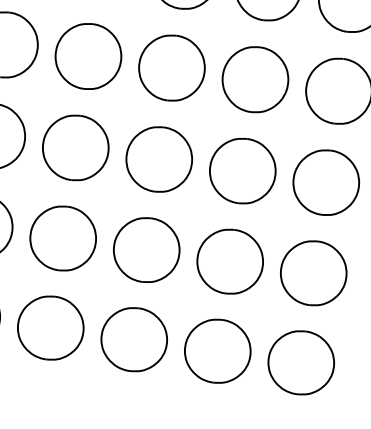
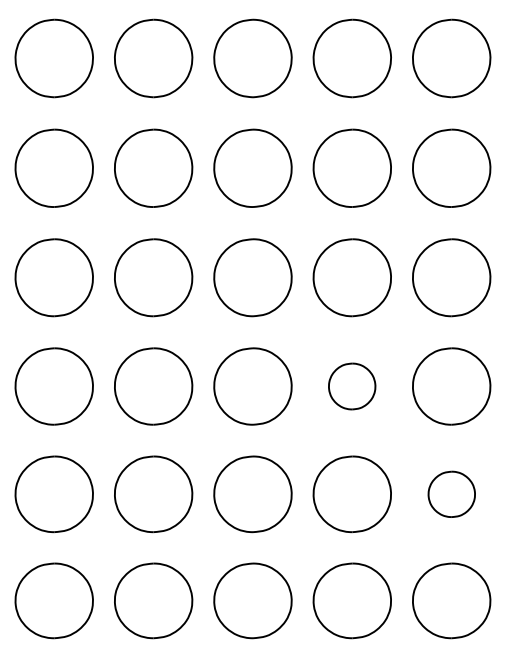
part: (242, 170) -> (351, 386), size x0.6
part: (313, 273) -> (451, 494), size x0.6

